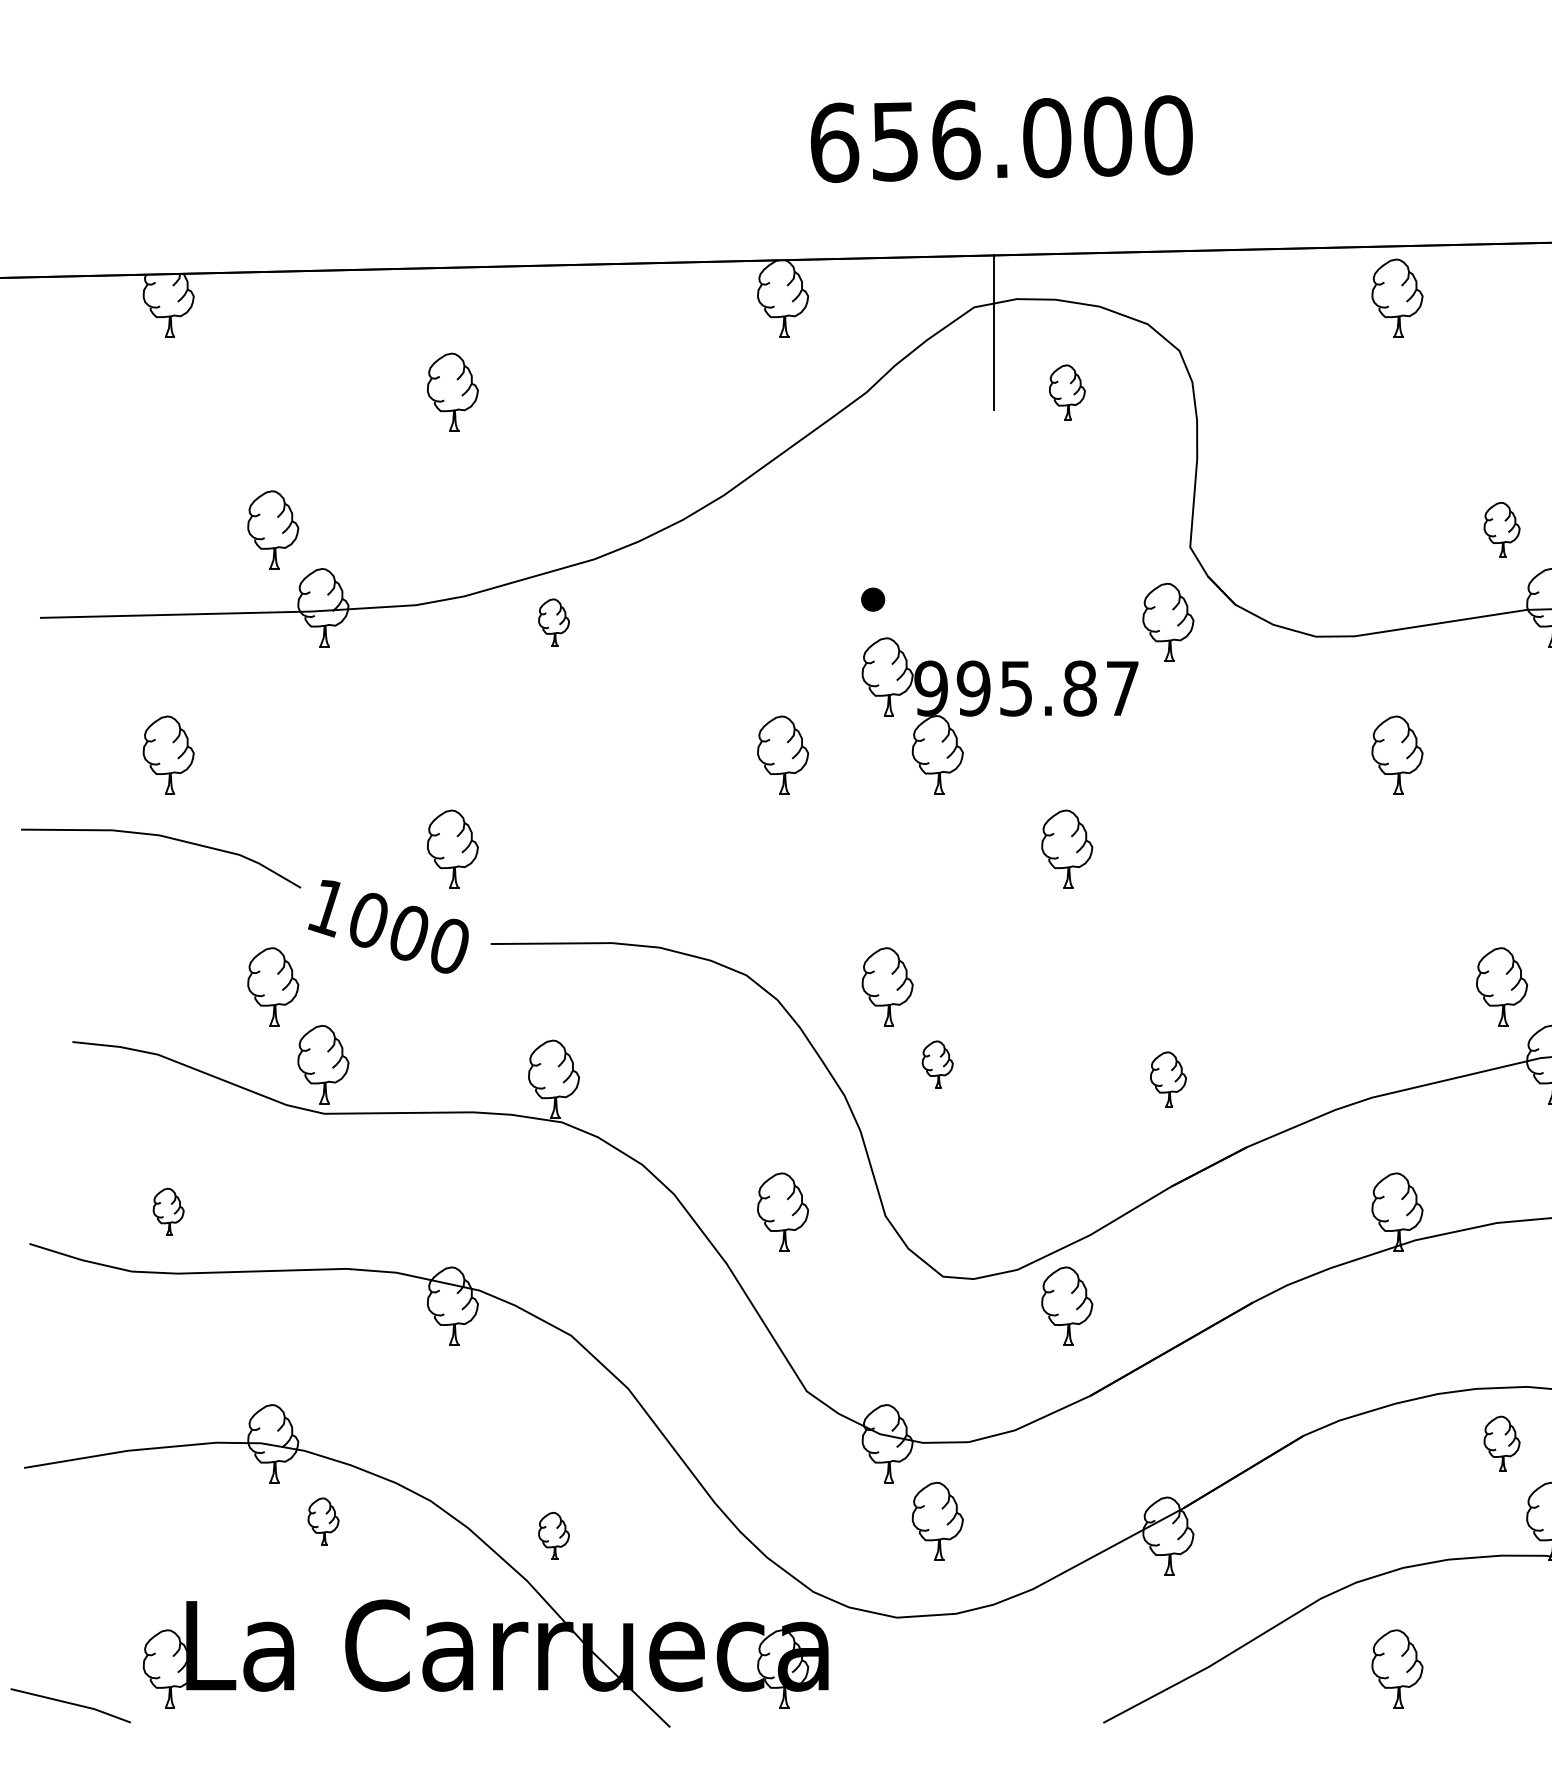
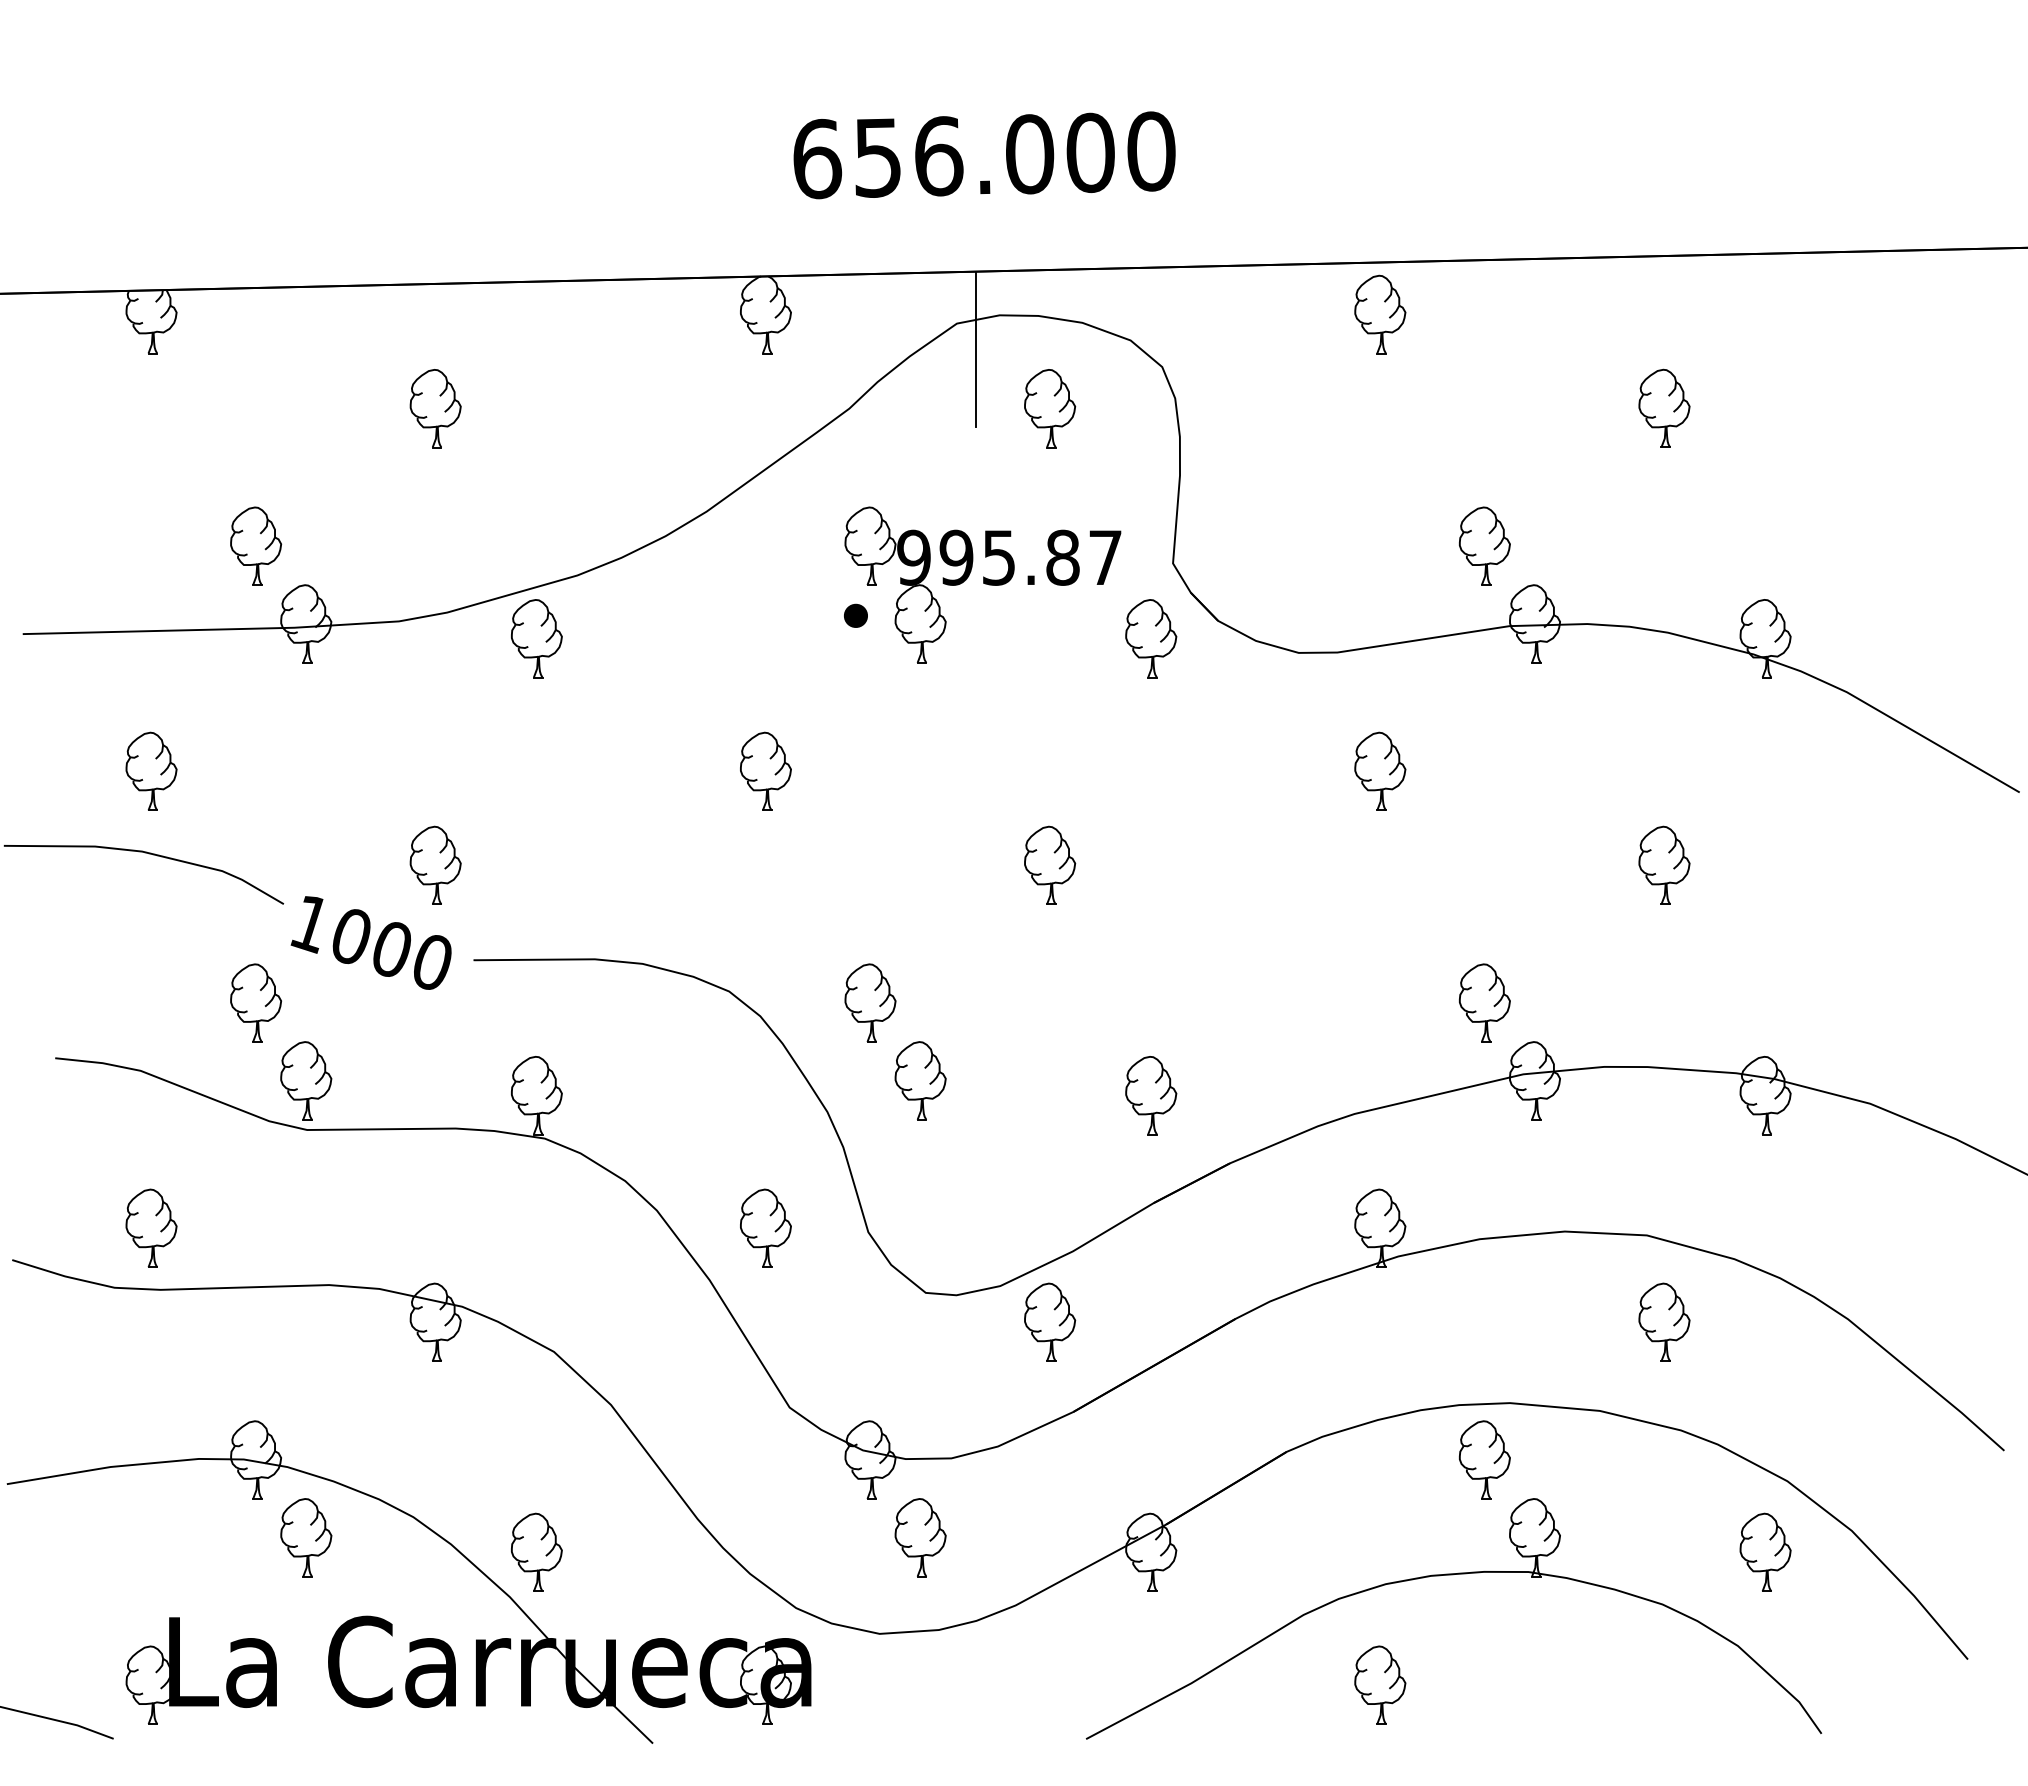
part: (1067, 392) -> (1050, 408), size x1.43
part: (1501, 529) -> (1484, 545), size x1.43
part: (553, 622) -> (536, 638), size x1.67
part: (999, 715) -> (982, 584), moved
part: (937, 1064) -> (920, 1080), size x1.67
part: (1168, 1079) -> (1151, 1095), size x1.43
part: (168, 1211) -> (151, 1227), size x1.67
part: (1501, 1443) -> (1484, 1459), size x1.43
part: (323, 1521) -> (306, 1537), size x1.67
part: (553, 1535) -> (536, 1551), size x1.67

